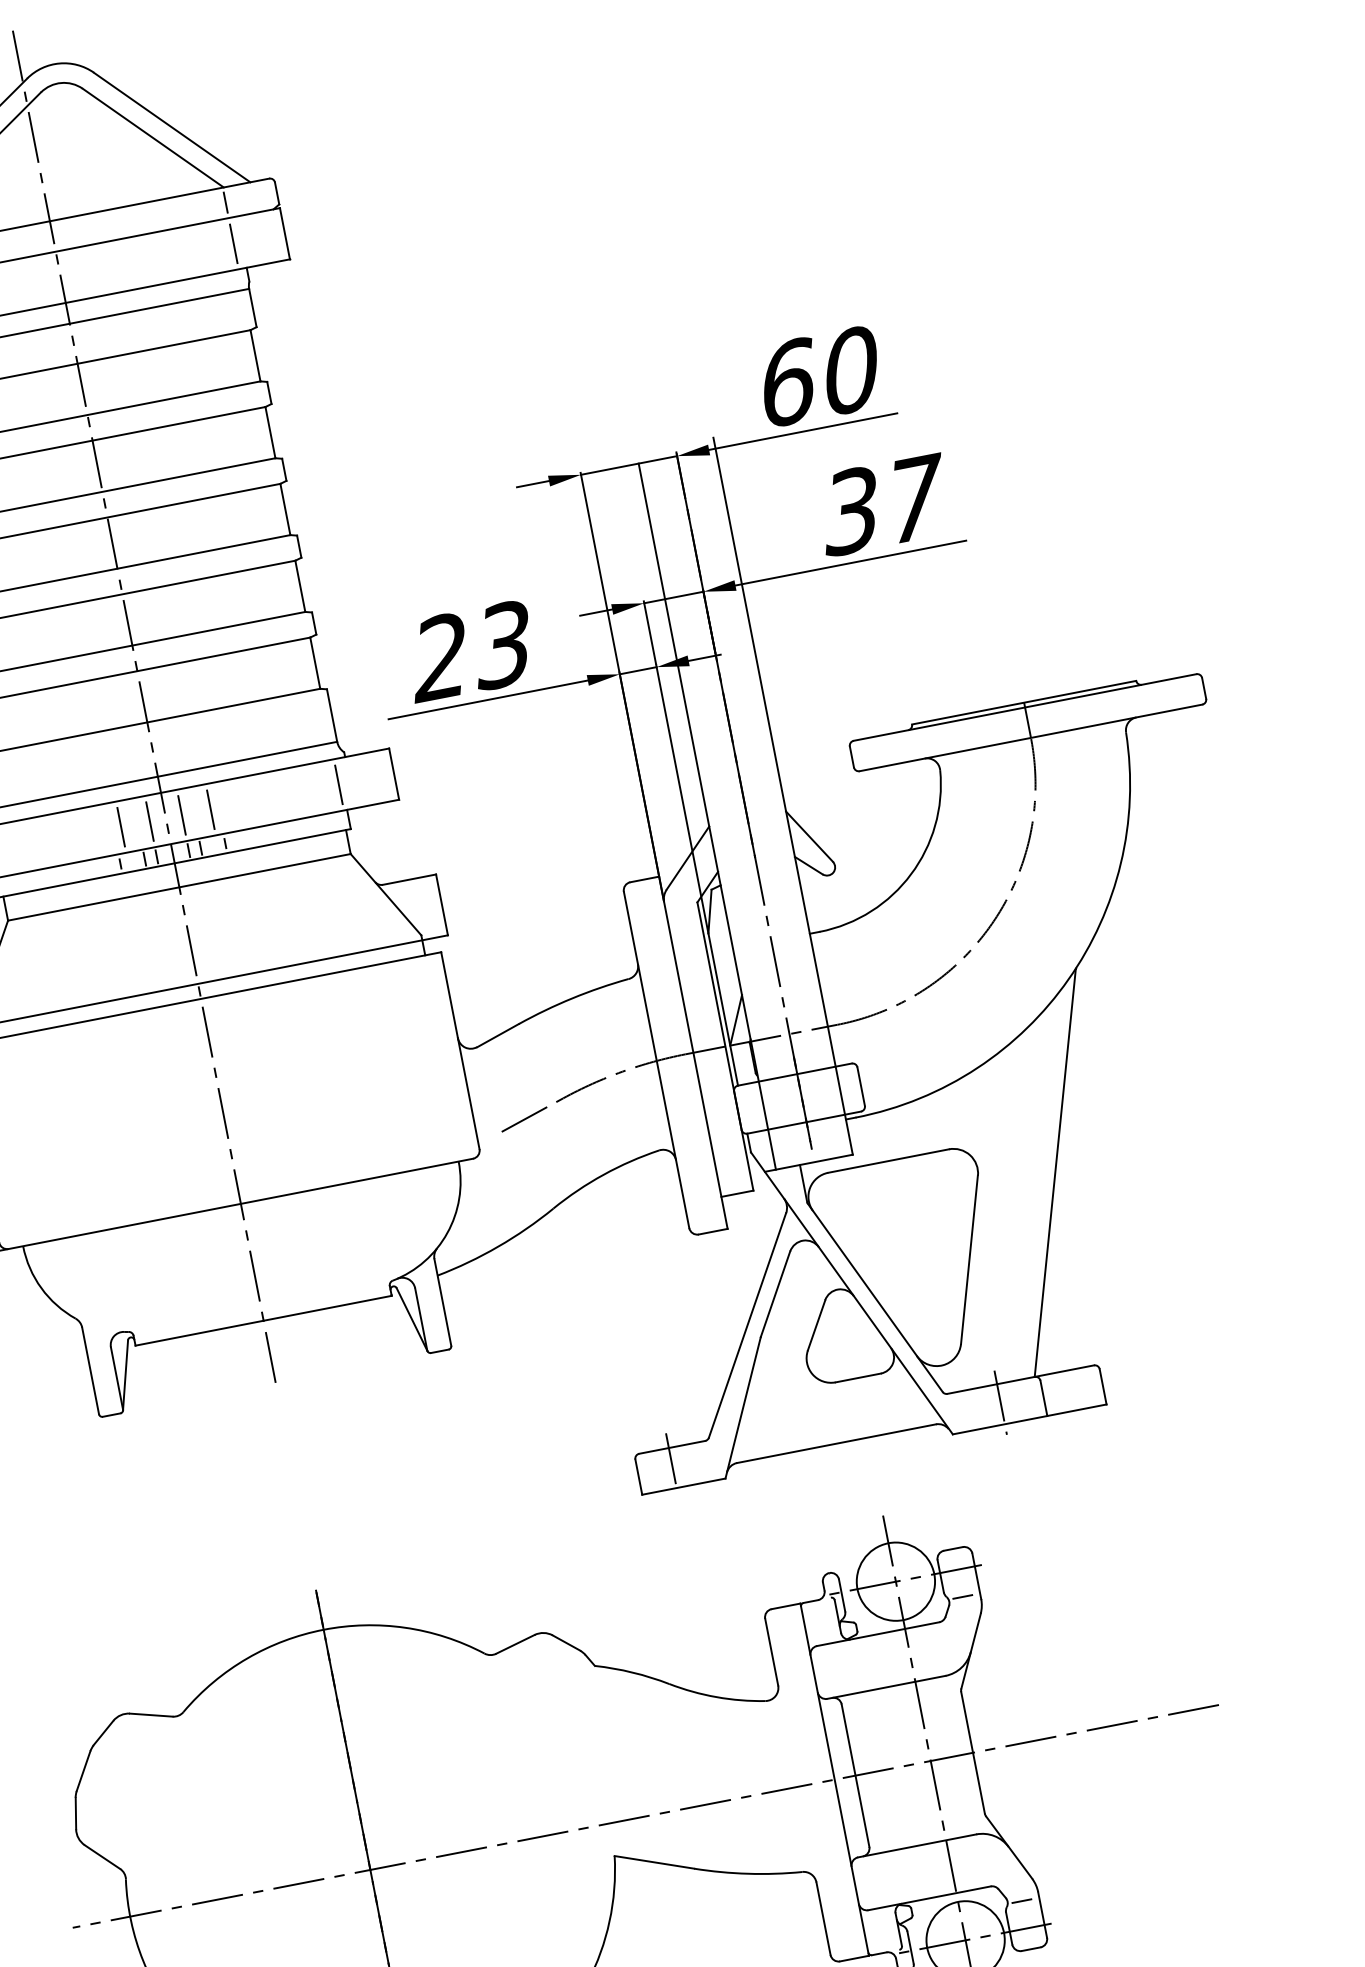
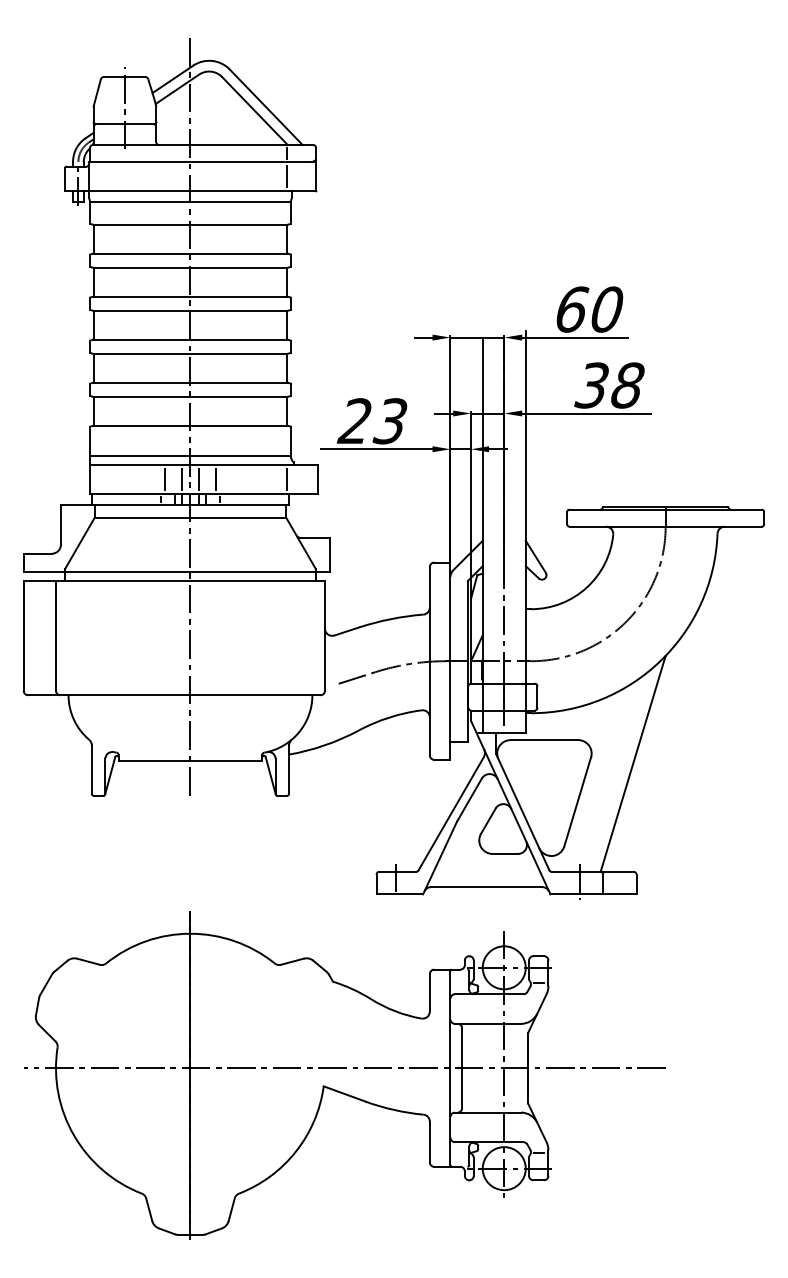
text: (915, 498) -> (628, 385), 37 -> 38

